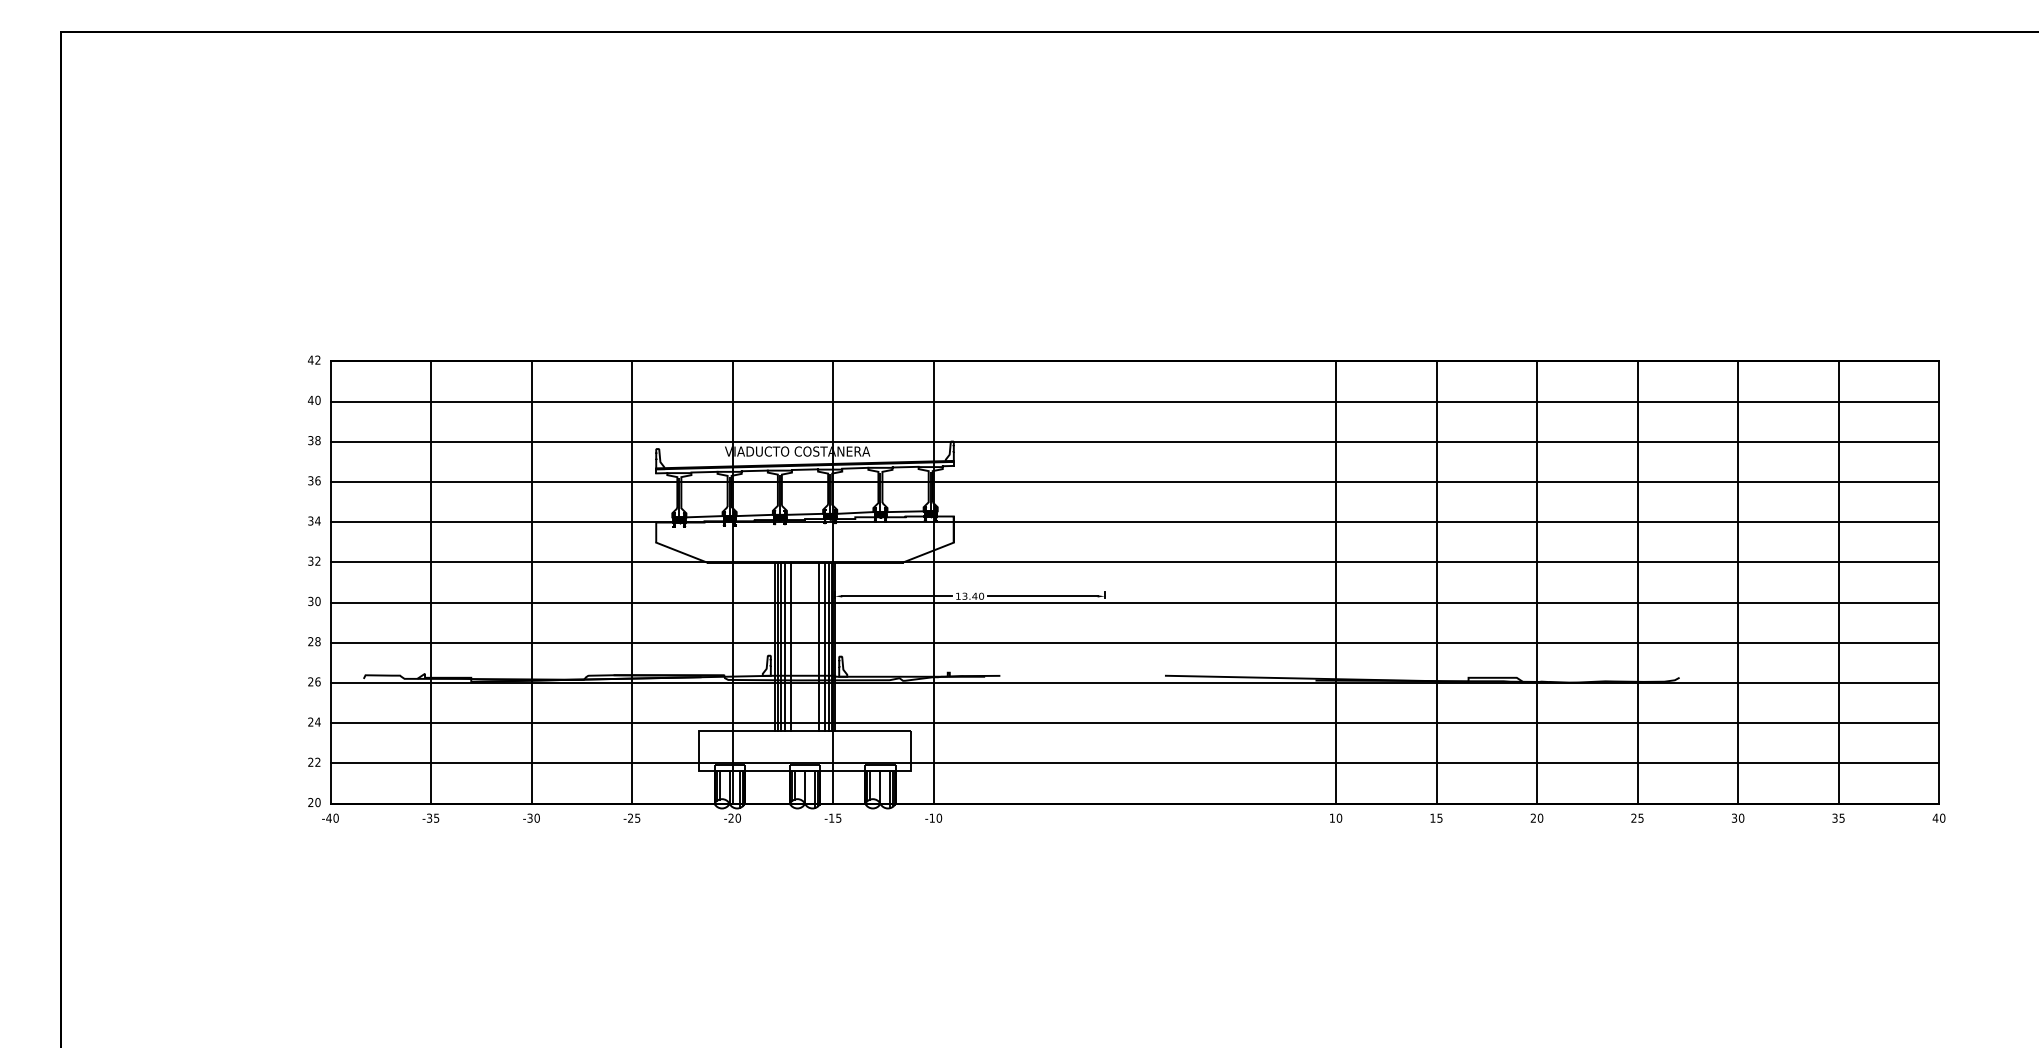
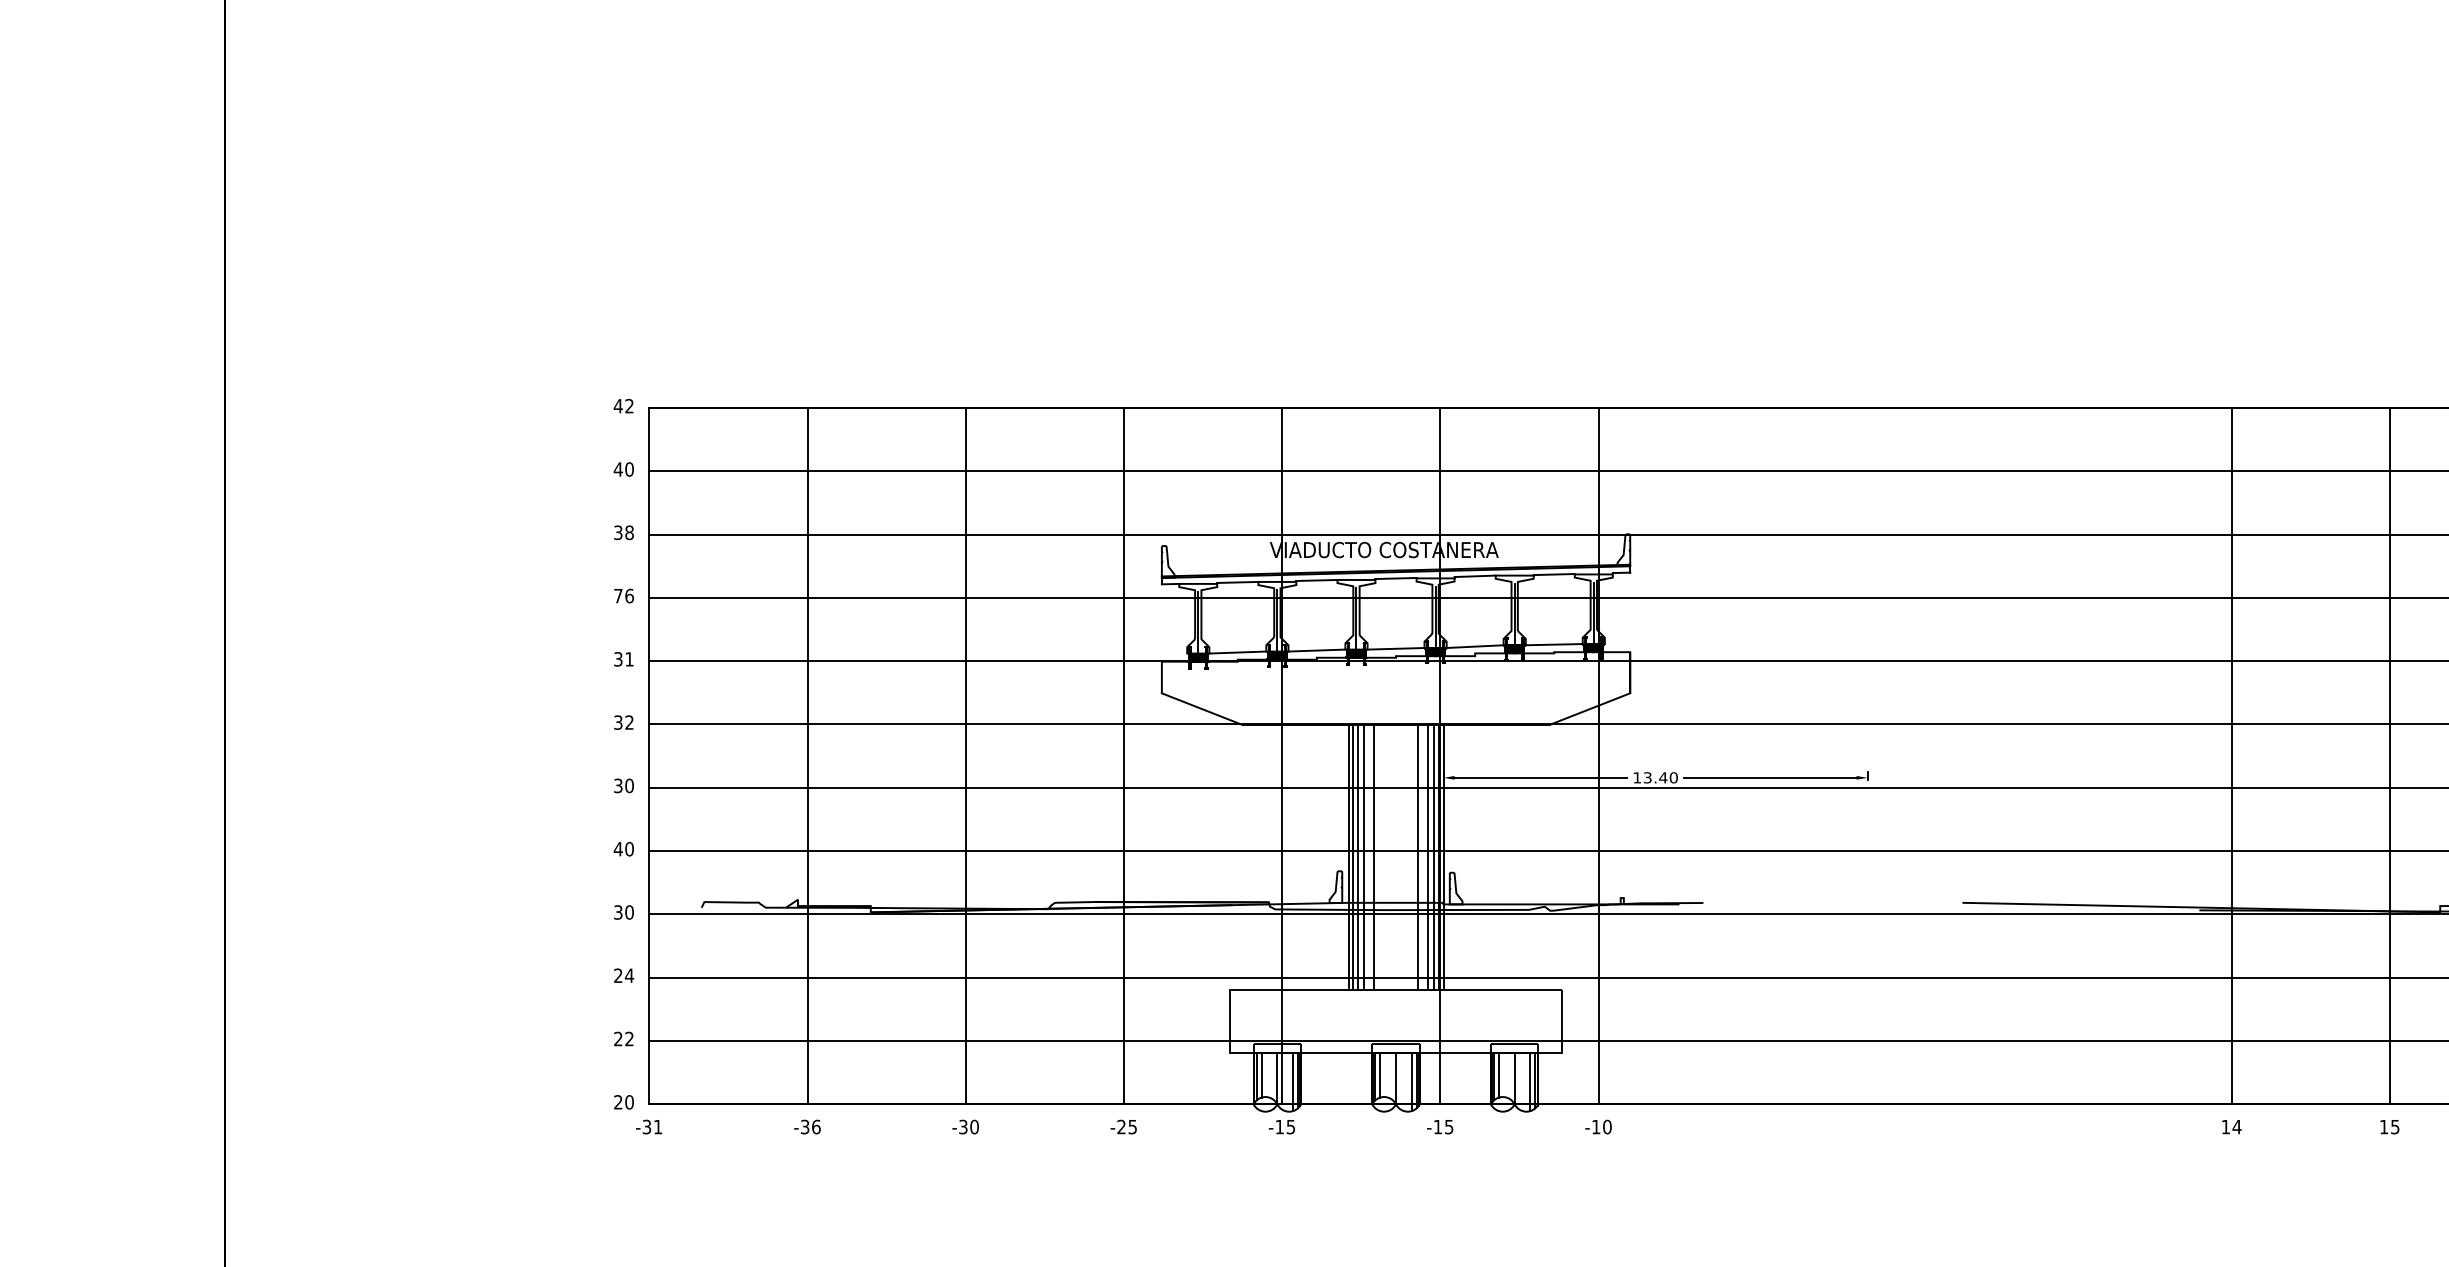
text: (310, 480) -> (617, 595), 36 -> 76
text: (317, 520) -> (628, 658), 34 -> 31
text: (313, 641) -> (622, 848), 28 -> 40
text: (314, 681) -> (624, 911), 26 -> 30
text: (332, 817) -> (652, 1125), -40 -> -31
text: (436, 817) -> (816, 1125), -35 -> -36
text: (734, 817) -> (1285, 1125), -20 -> -15
text: (1339, 817) -> (2237, 1125), 10 -> 14

